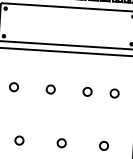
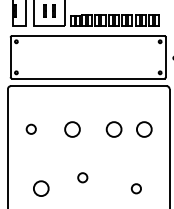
circle: (50, 88) -> (72, 128), size x1.6
circle: (87, 91) -> (113, 128), size x1.6
circle: (114, 92) -> (144, 128), size x1.6
circle: (18, 140) -> (40, 188), size x1.6
circle: (61, 143) -> (82, 177), moved

